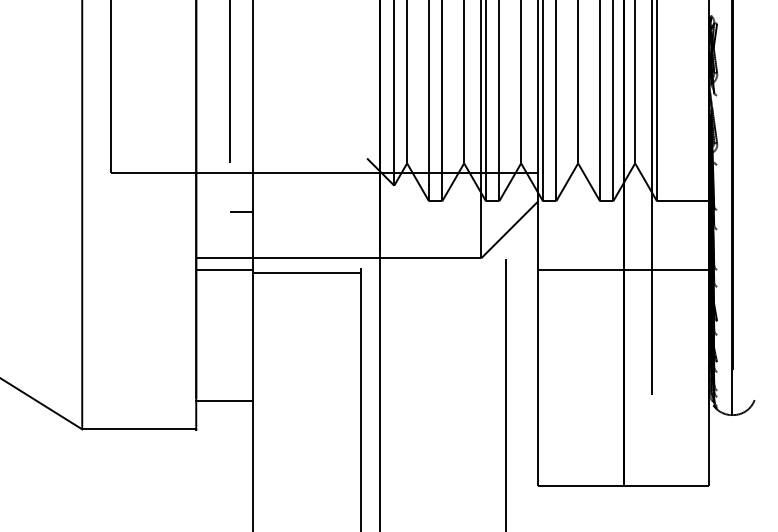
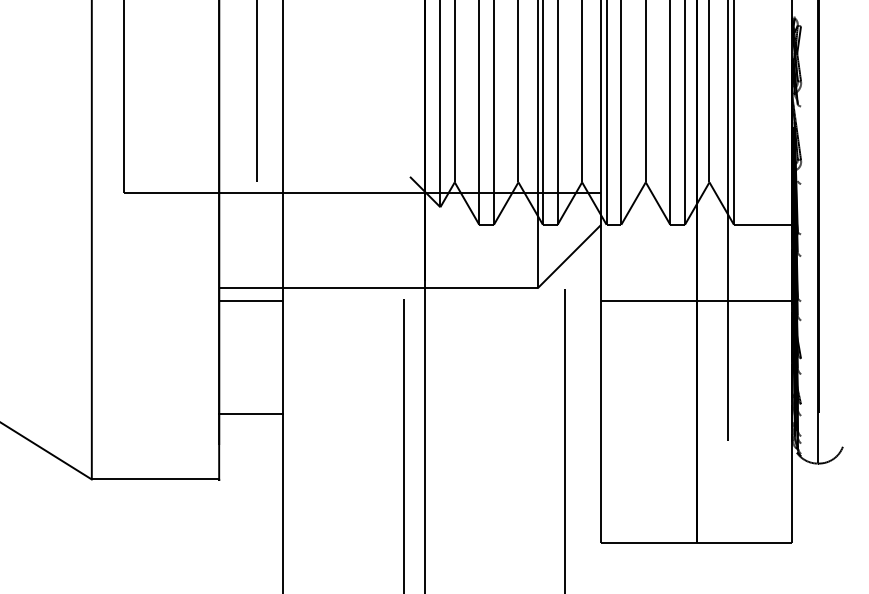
line: (241, 212) -> (269, 237), removed
line: (306, 272) -> (342, 304), removed
line: (224, 400) -> (250, 413), moved

